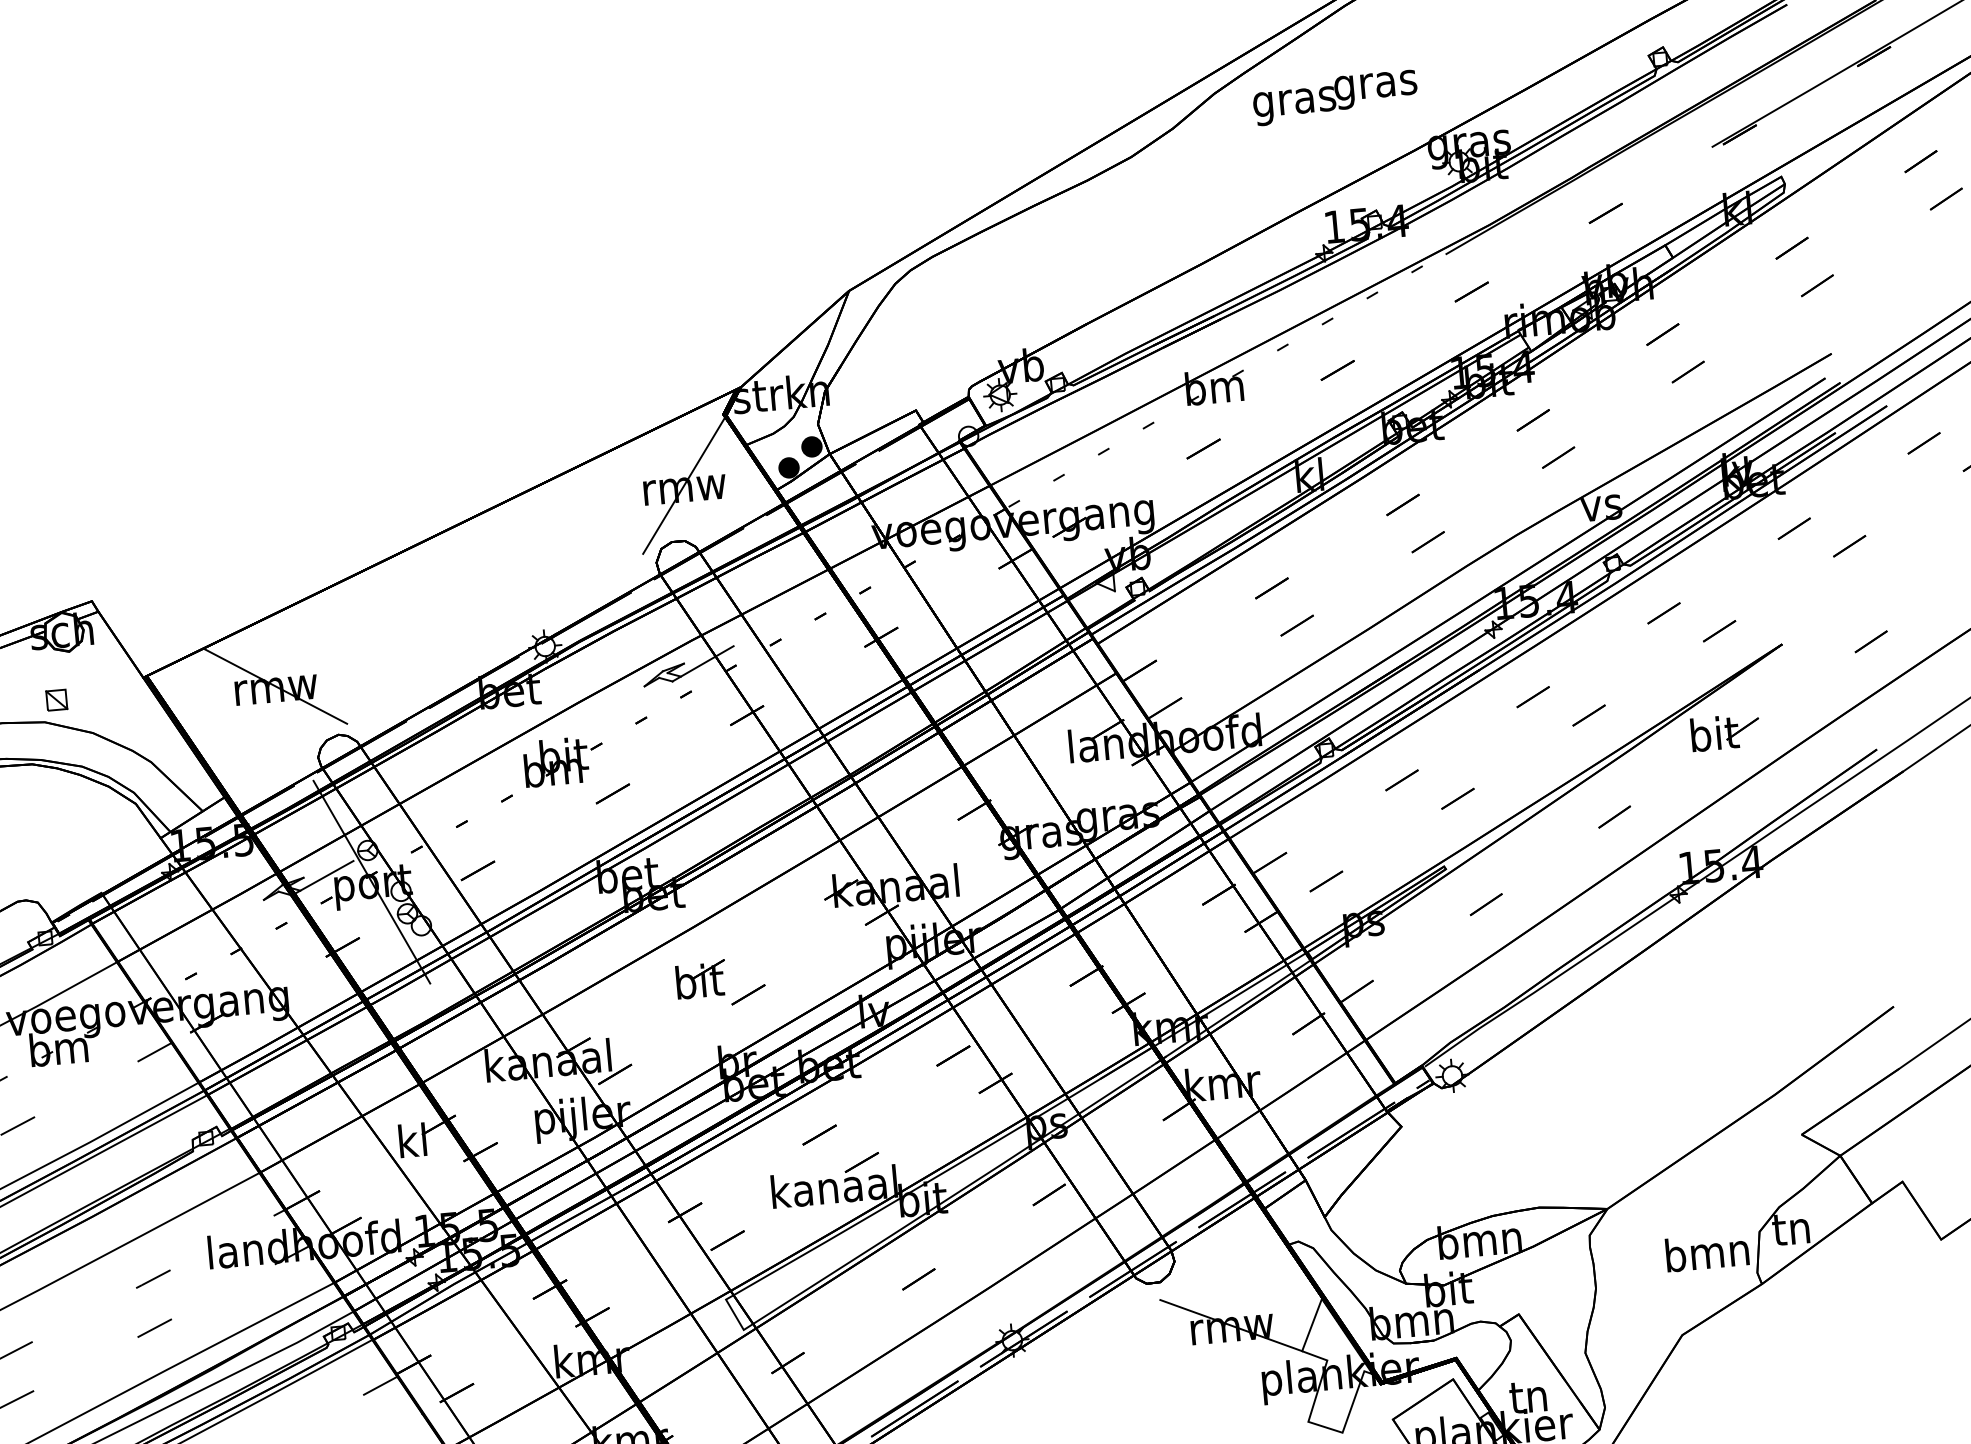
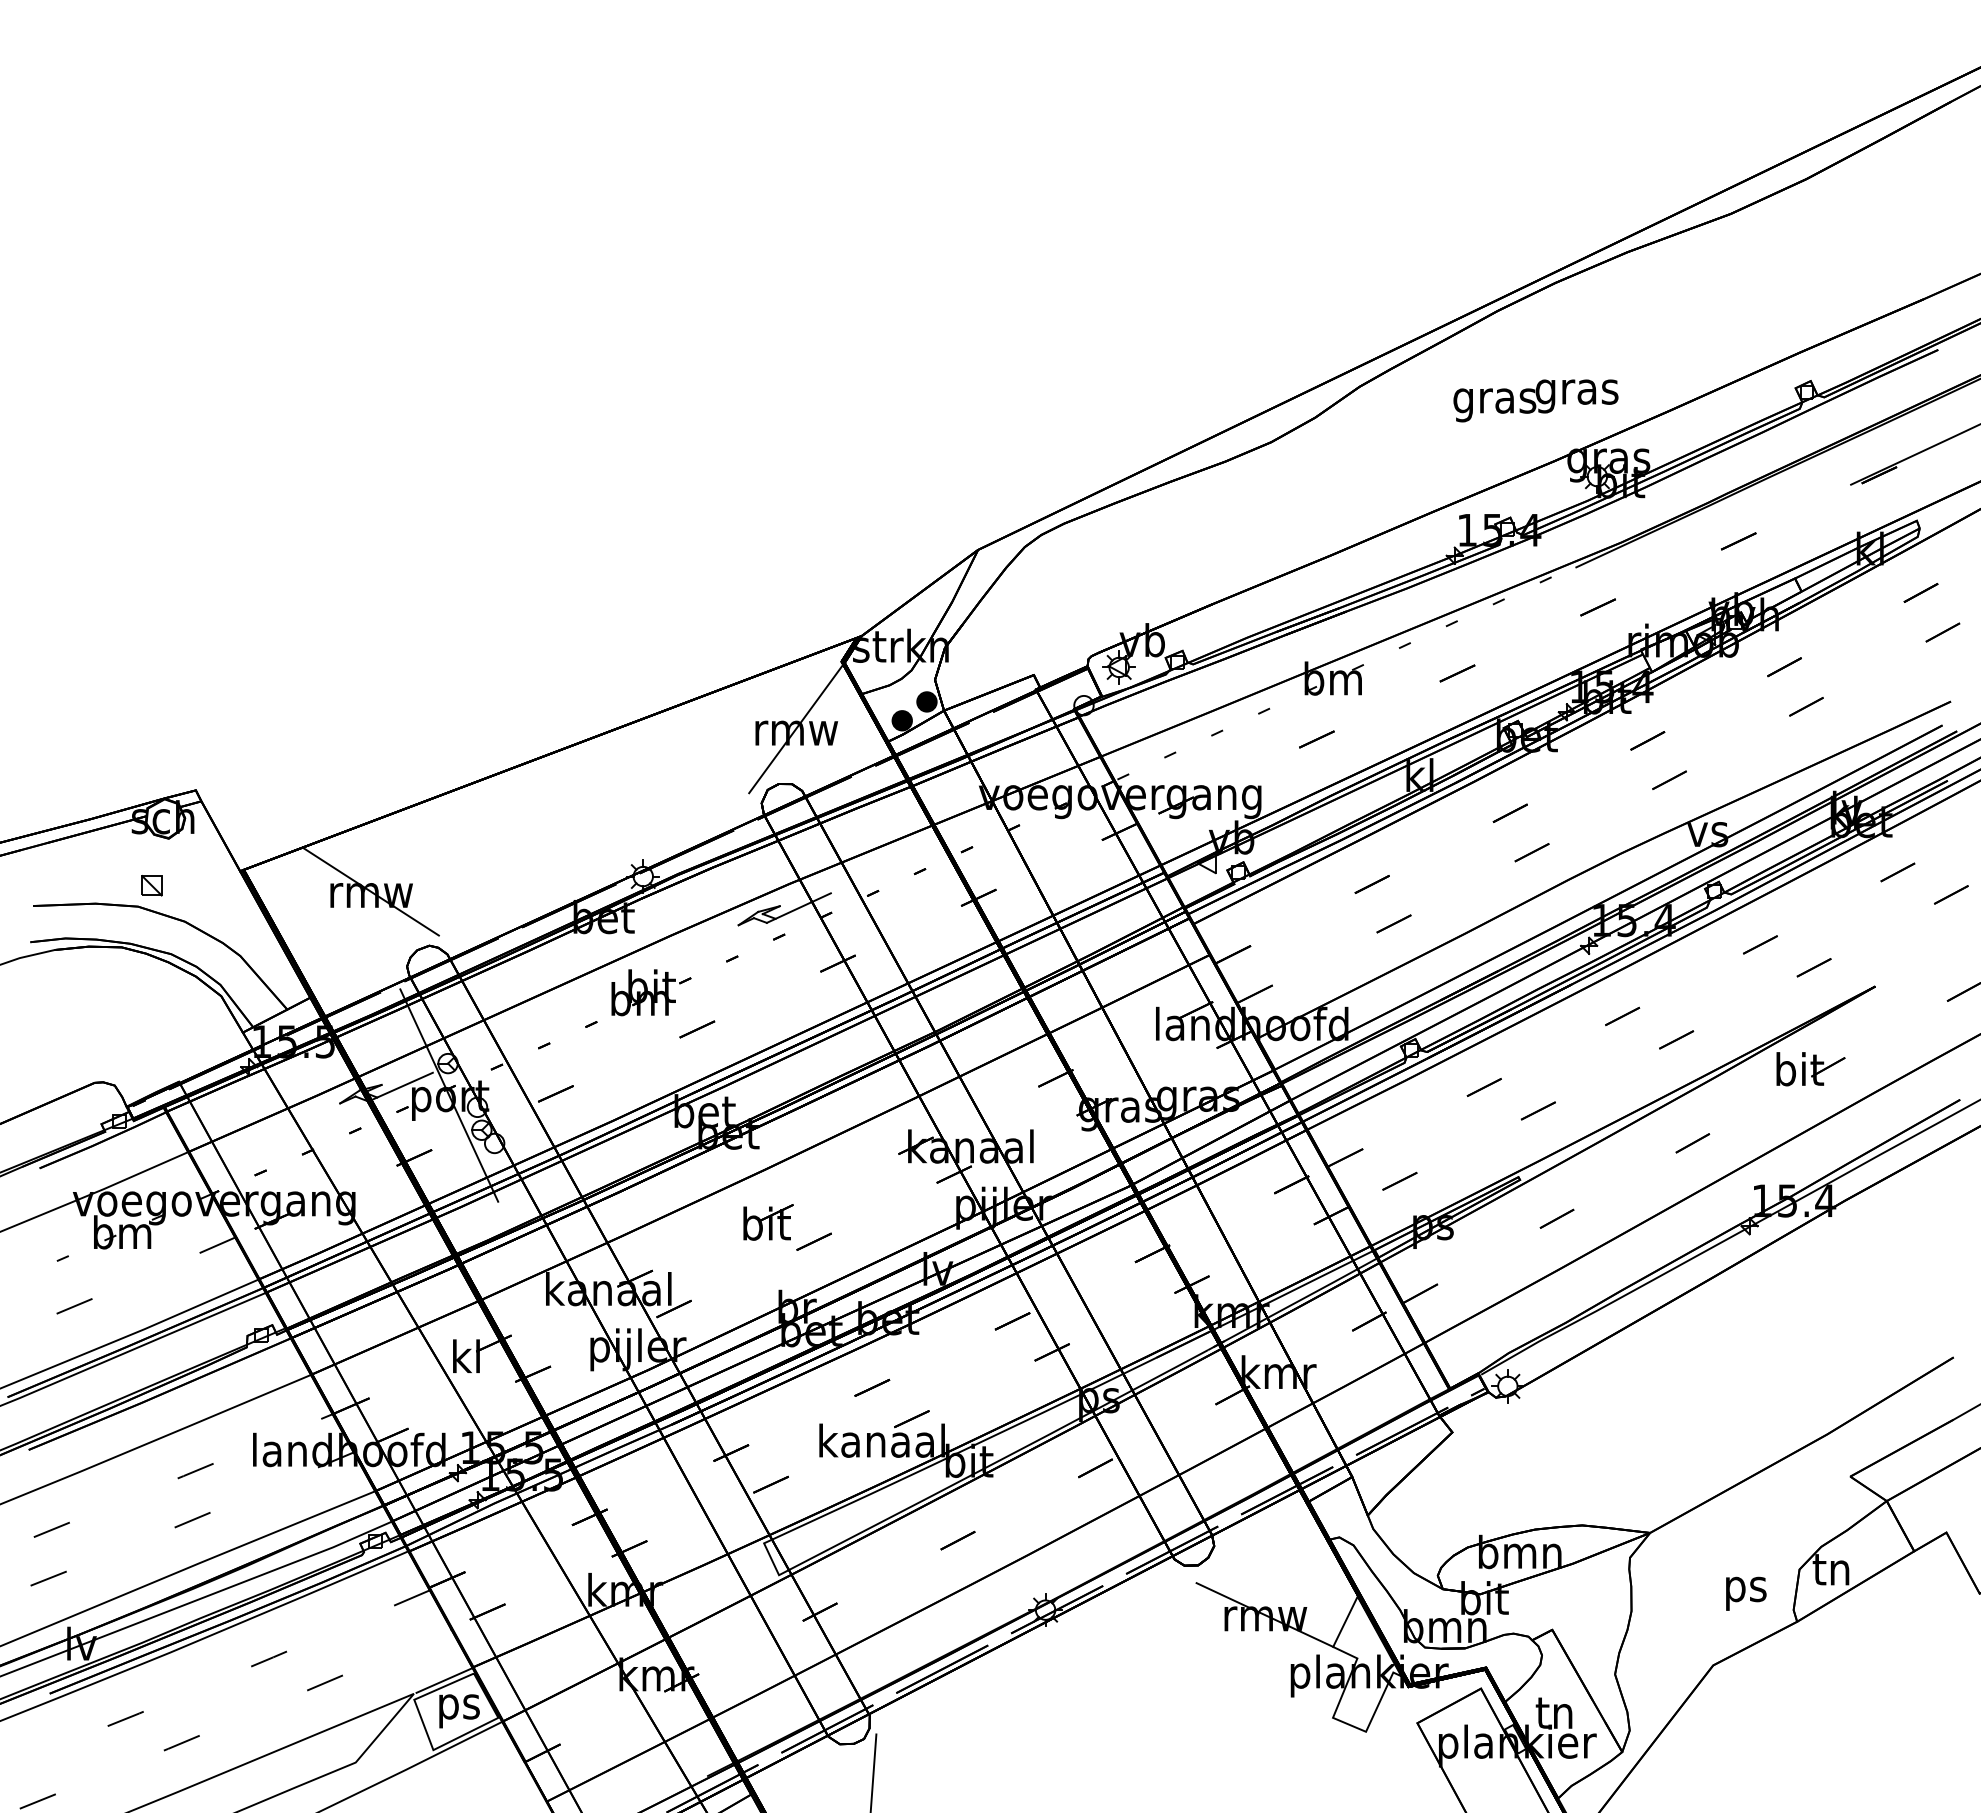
text: (1334, 97) -> (1535, 400), moved
text: (1707, 1256) -> (1745, 1589), bmn -> ps

